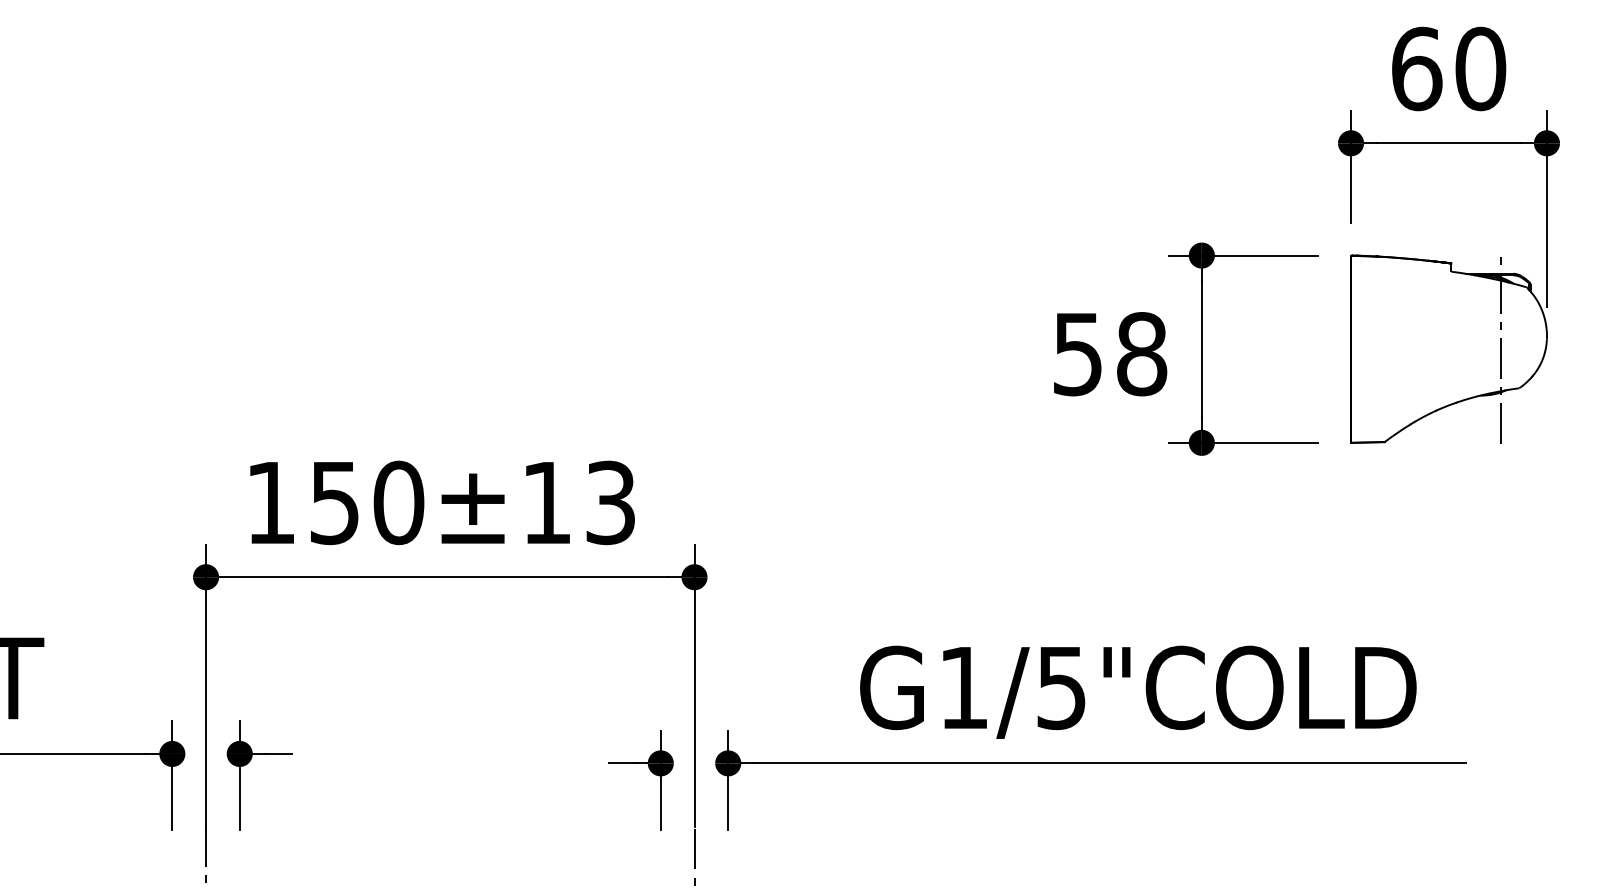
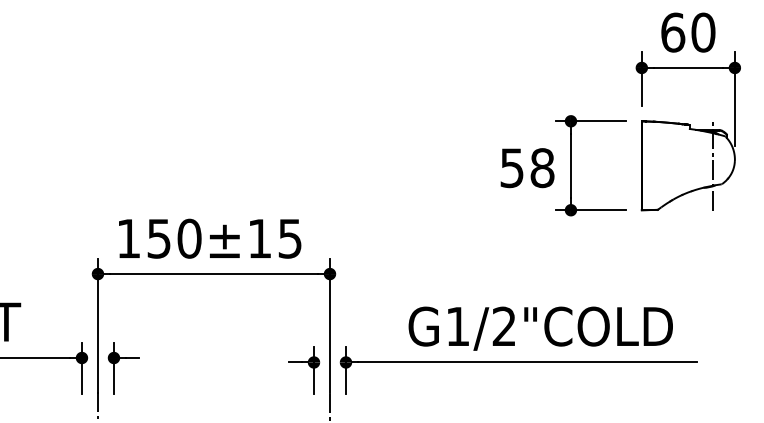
text: (611, 502) -> (290, 238), 150±13 -> 150±15
text: (1059, 687) -> (503, 326), G1/5"COLD -> G1/2"COLD

